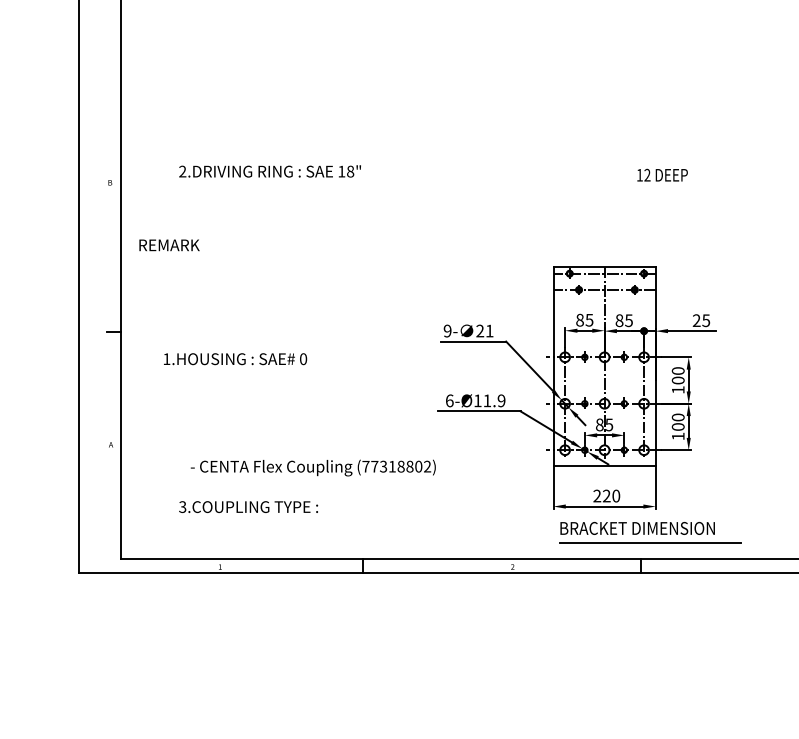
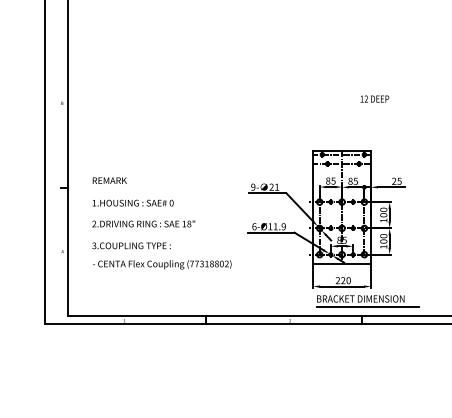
text: (269, 170) -> (143, 223), moved
text: (168, 244) -> (109, 180), moved
text: (313, 467) -> (162, 264), moved
text: (248, 506) -> (131, 245), moved

